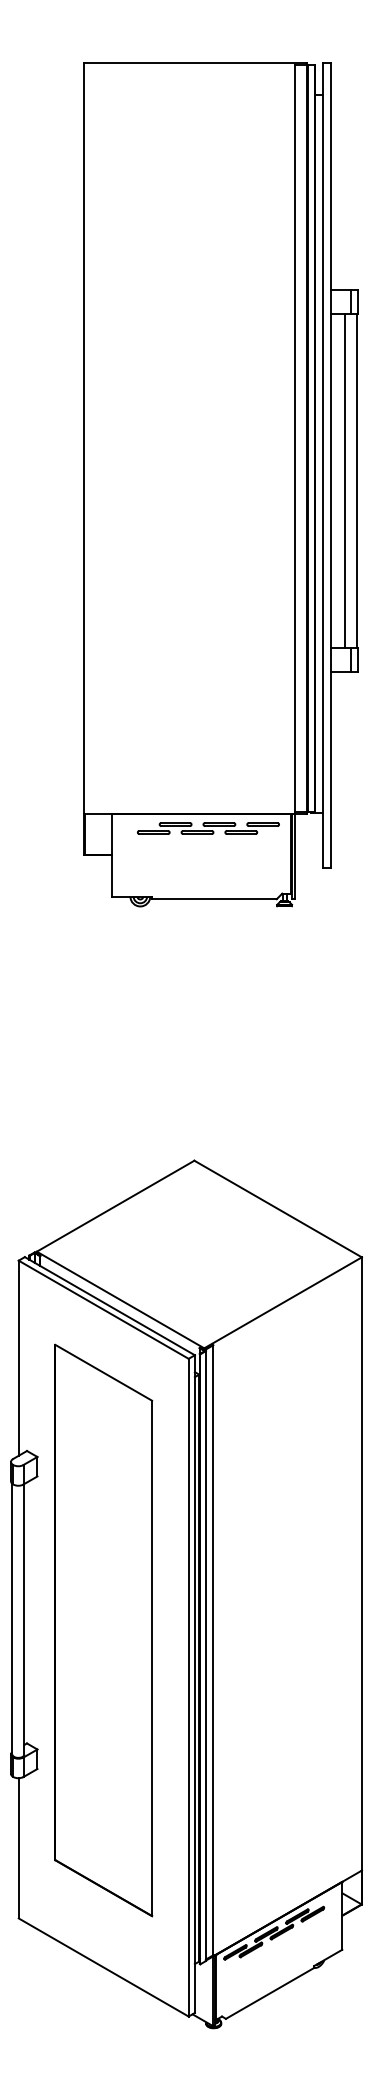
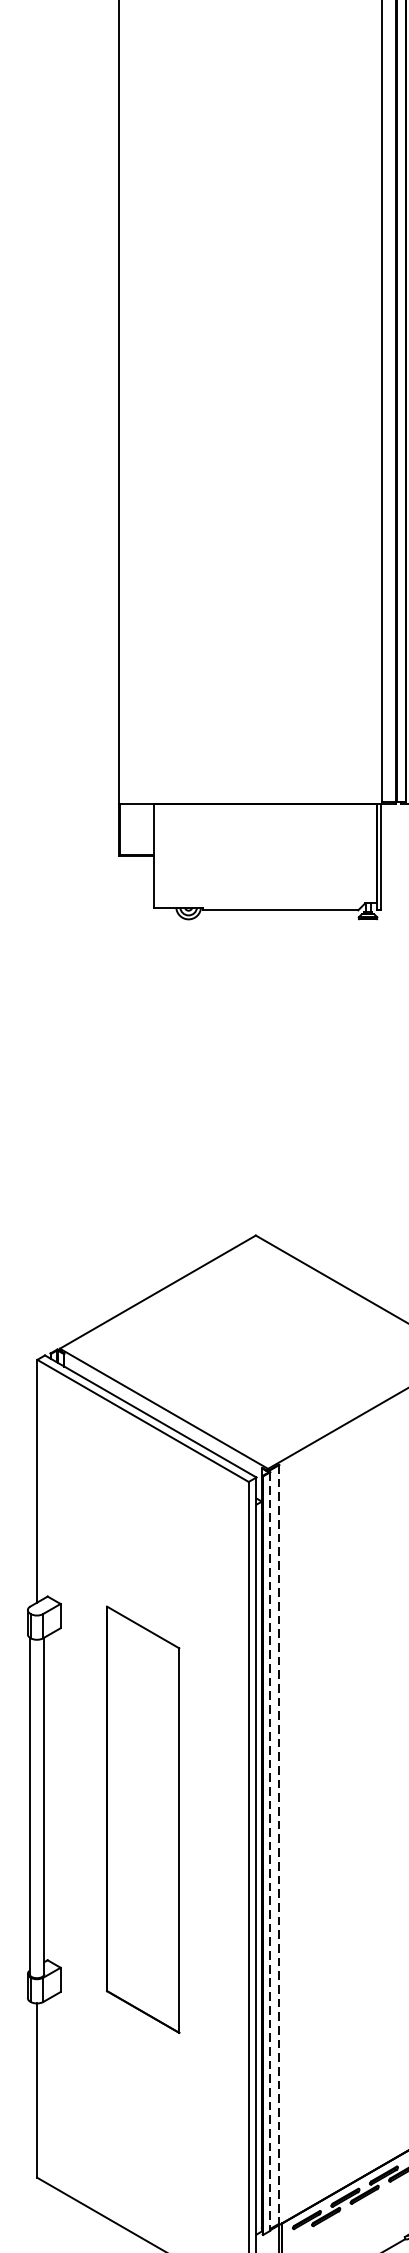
part: (208, 828) -> (273, 822), removed
part: (103, 1630) -> (142, 1819), size x0.6
line: (213, 1650) -> (279, 1844), solid -> dashed
line: (205, 1656) -> (269, 1852), solid -> dashed

